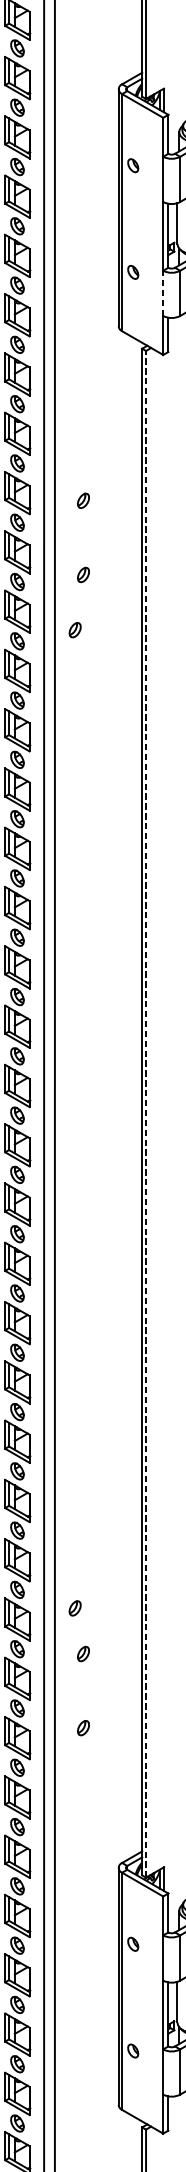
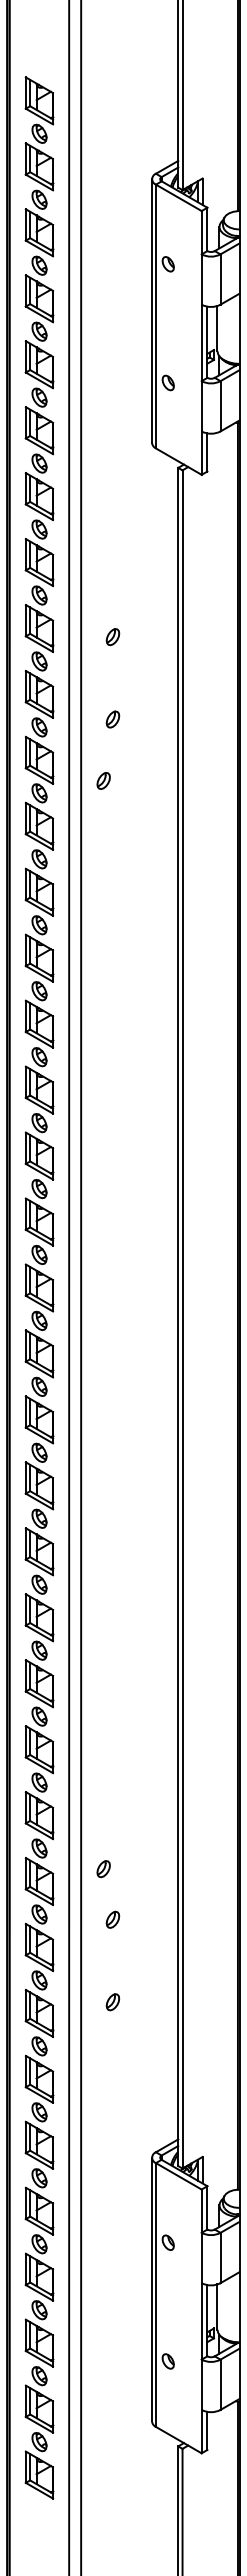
line: (163, 292) -> (201, 405), dashed -> solid
line: (146, 1113) -> (182, 1318), dashed -> solid

